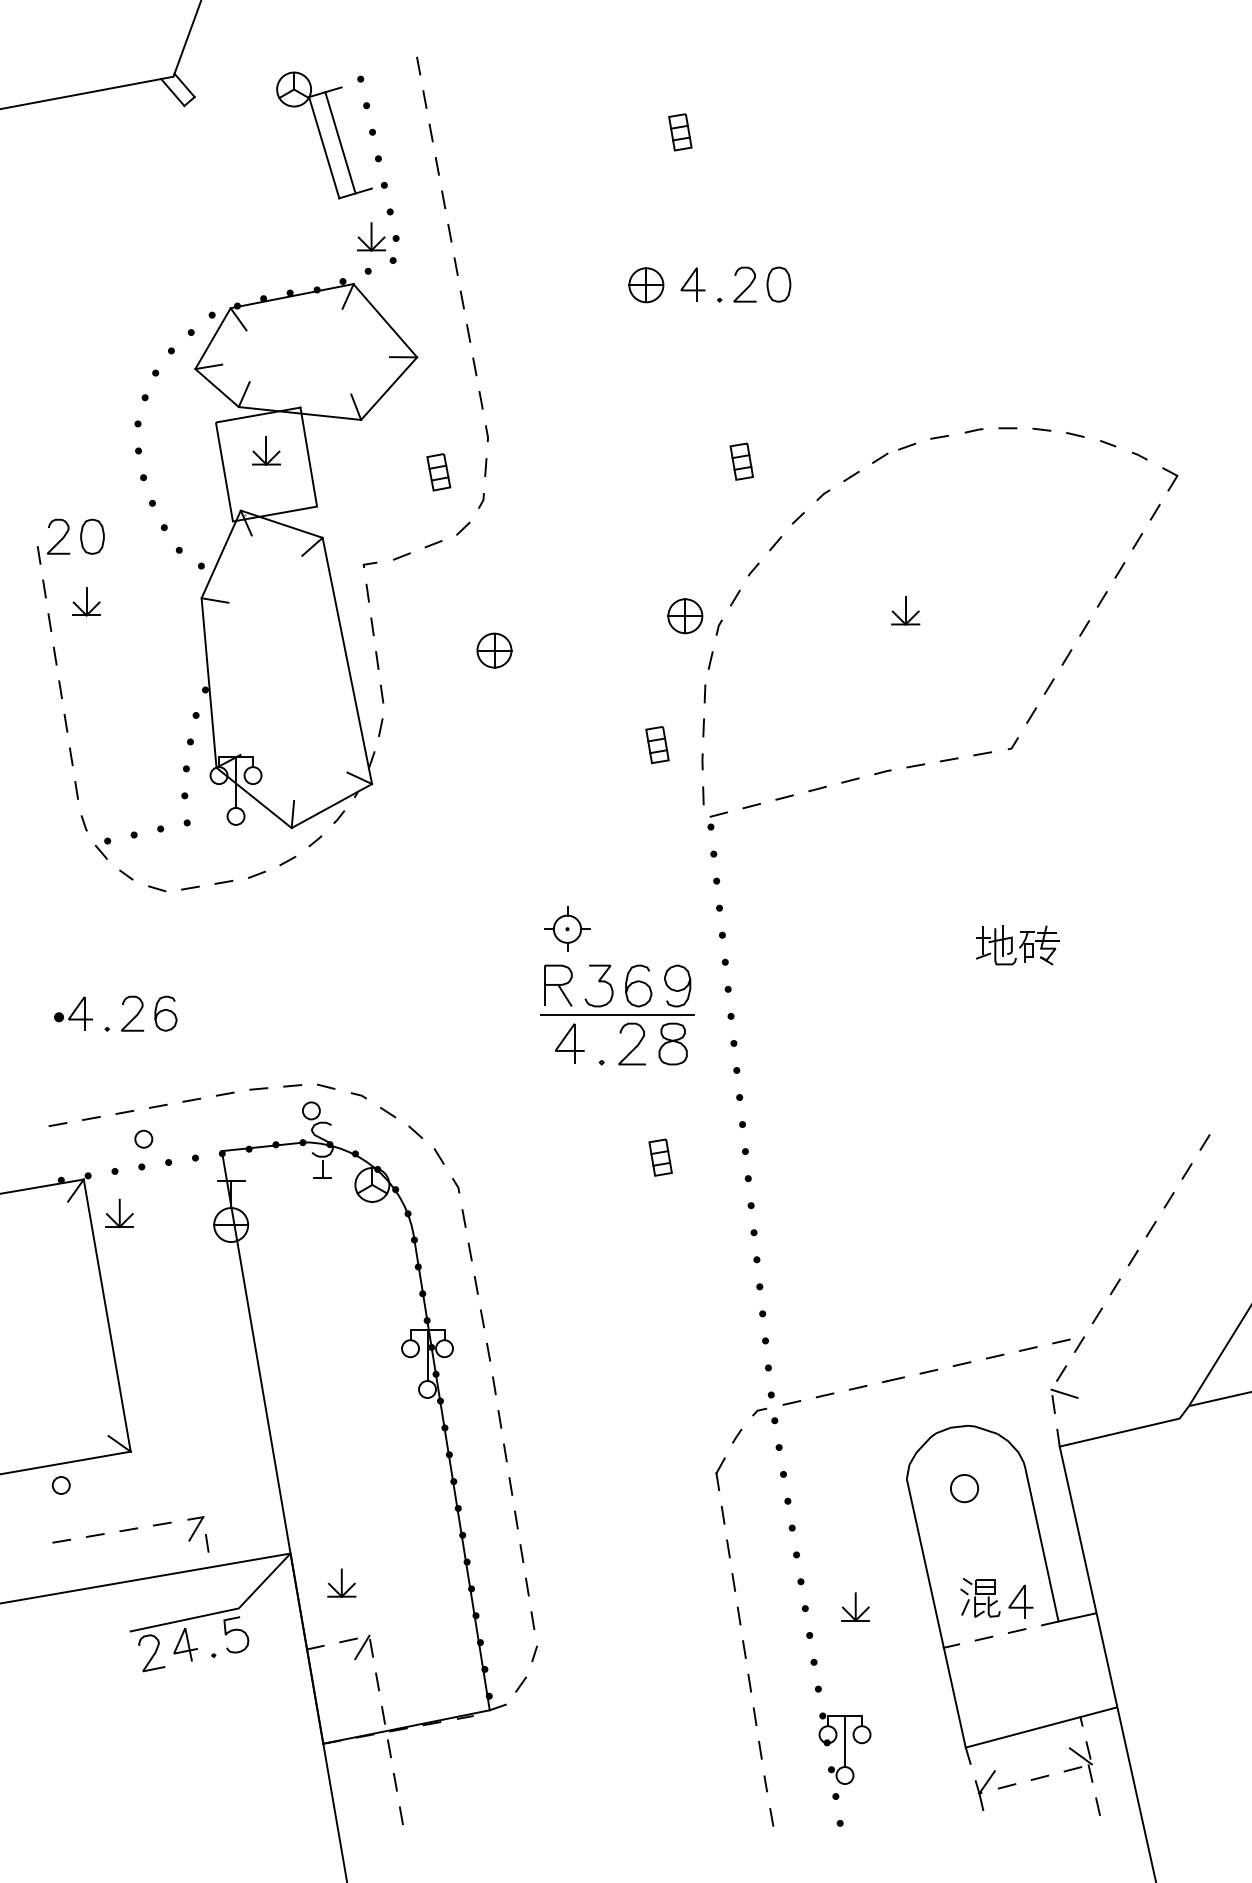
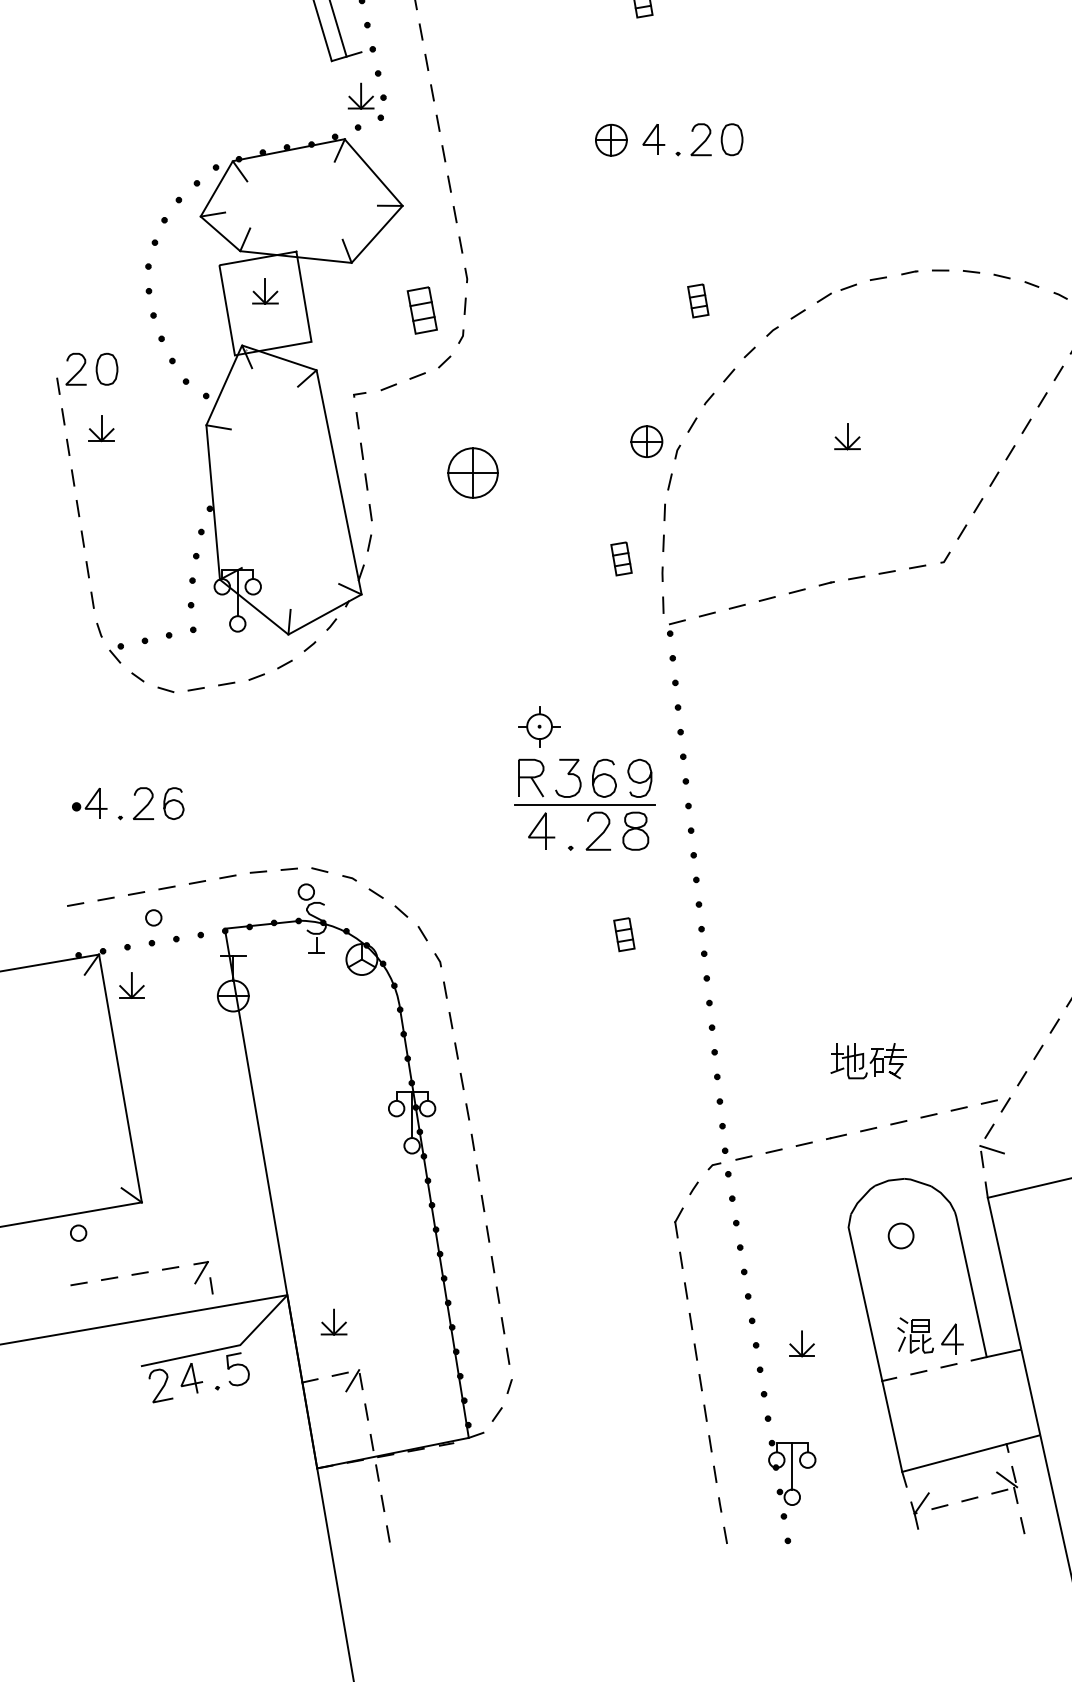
part: (438, 472) -> (422, 310), size x1.4
part: (494, 650) -> (473, 472), size x1.6
part: (1017, 945) -> (868, 1061), moved

